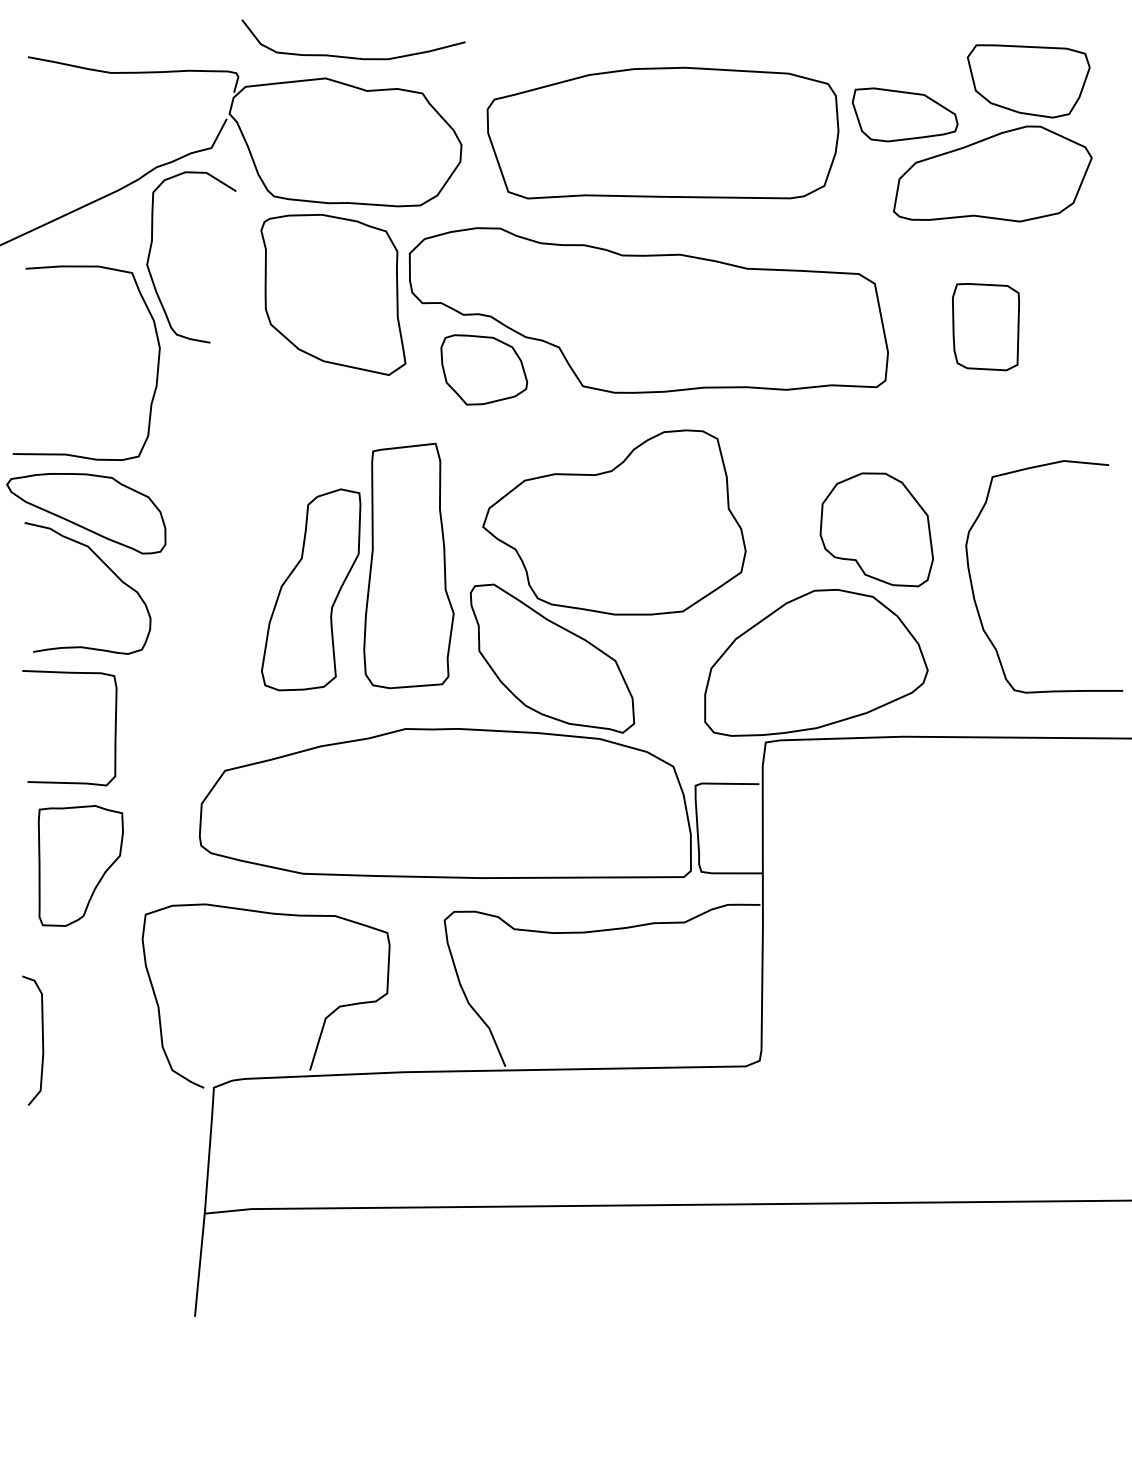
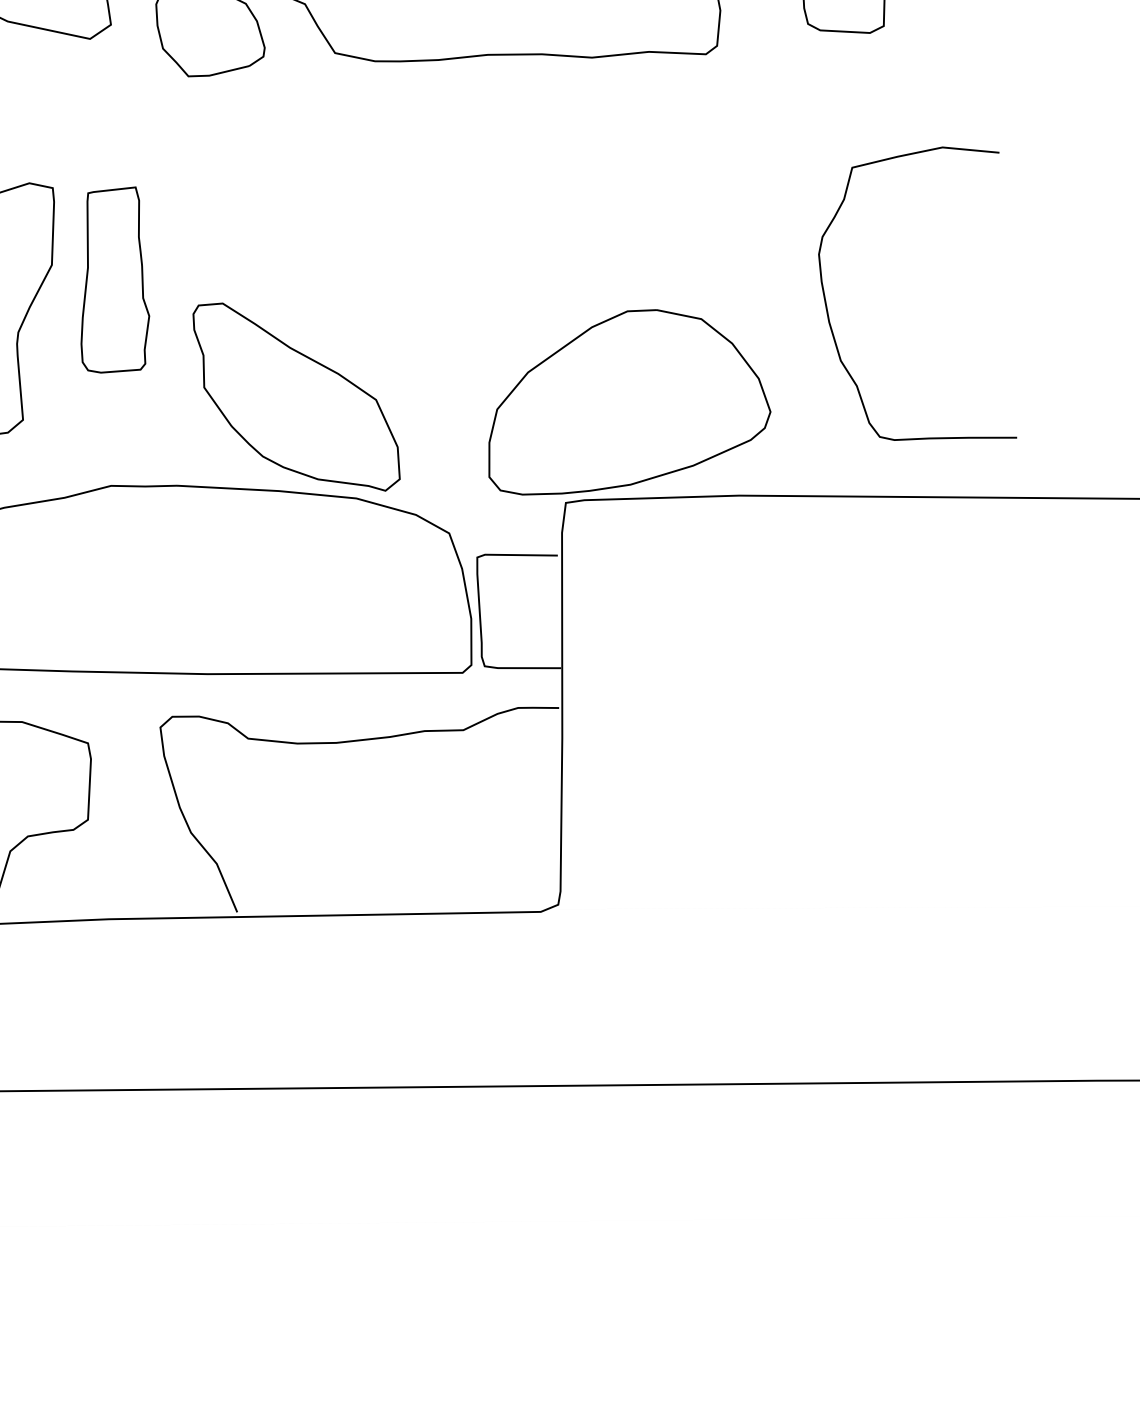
part: (614, 522) -> (374, 225), removed
part: (876, 529) -> (705, 233), removed
part: (408, 565) -> (114, 279), size x0.6

